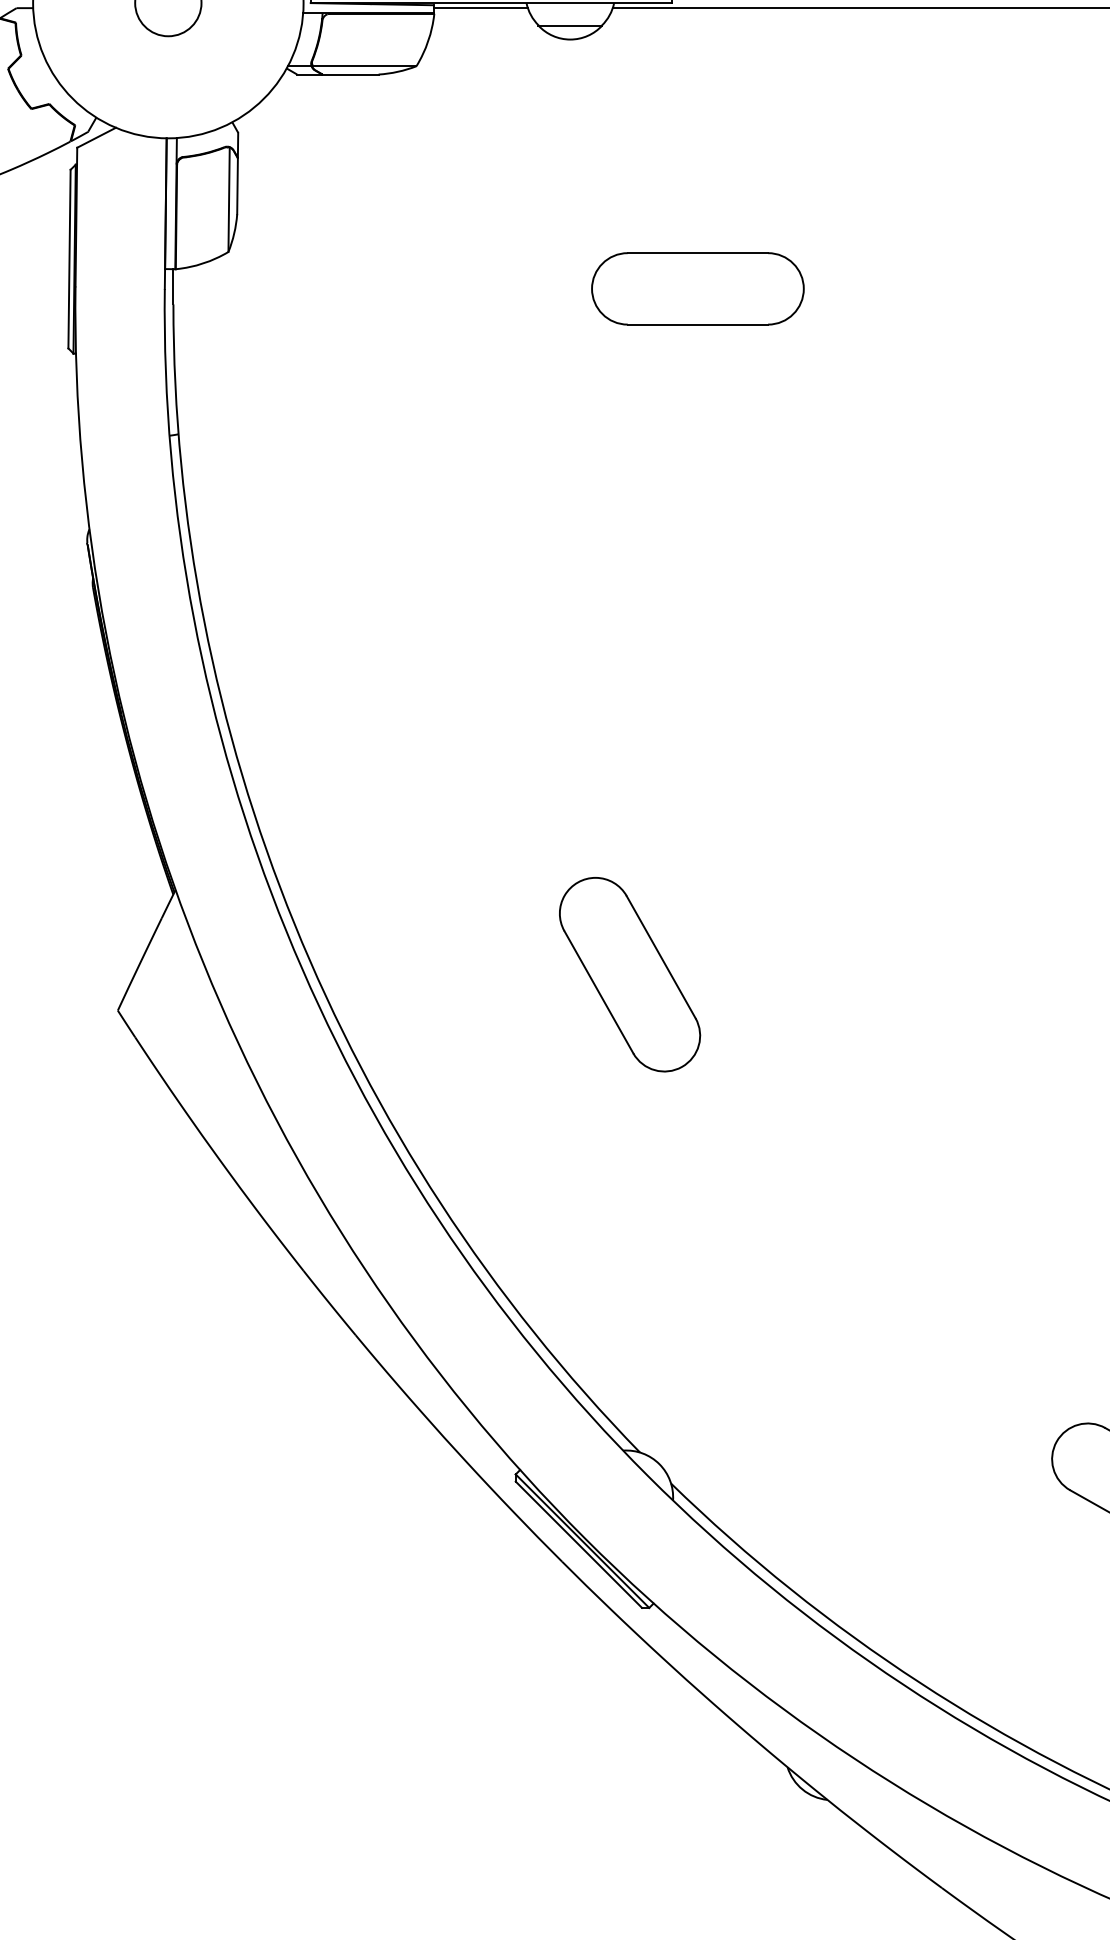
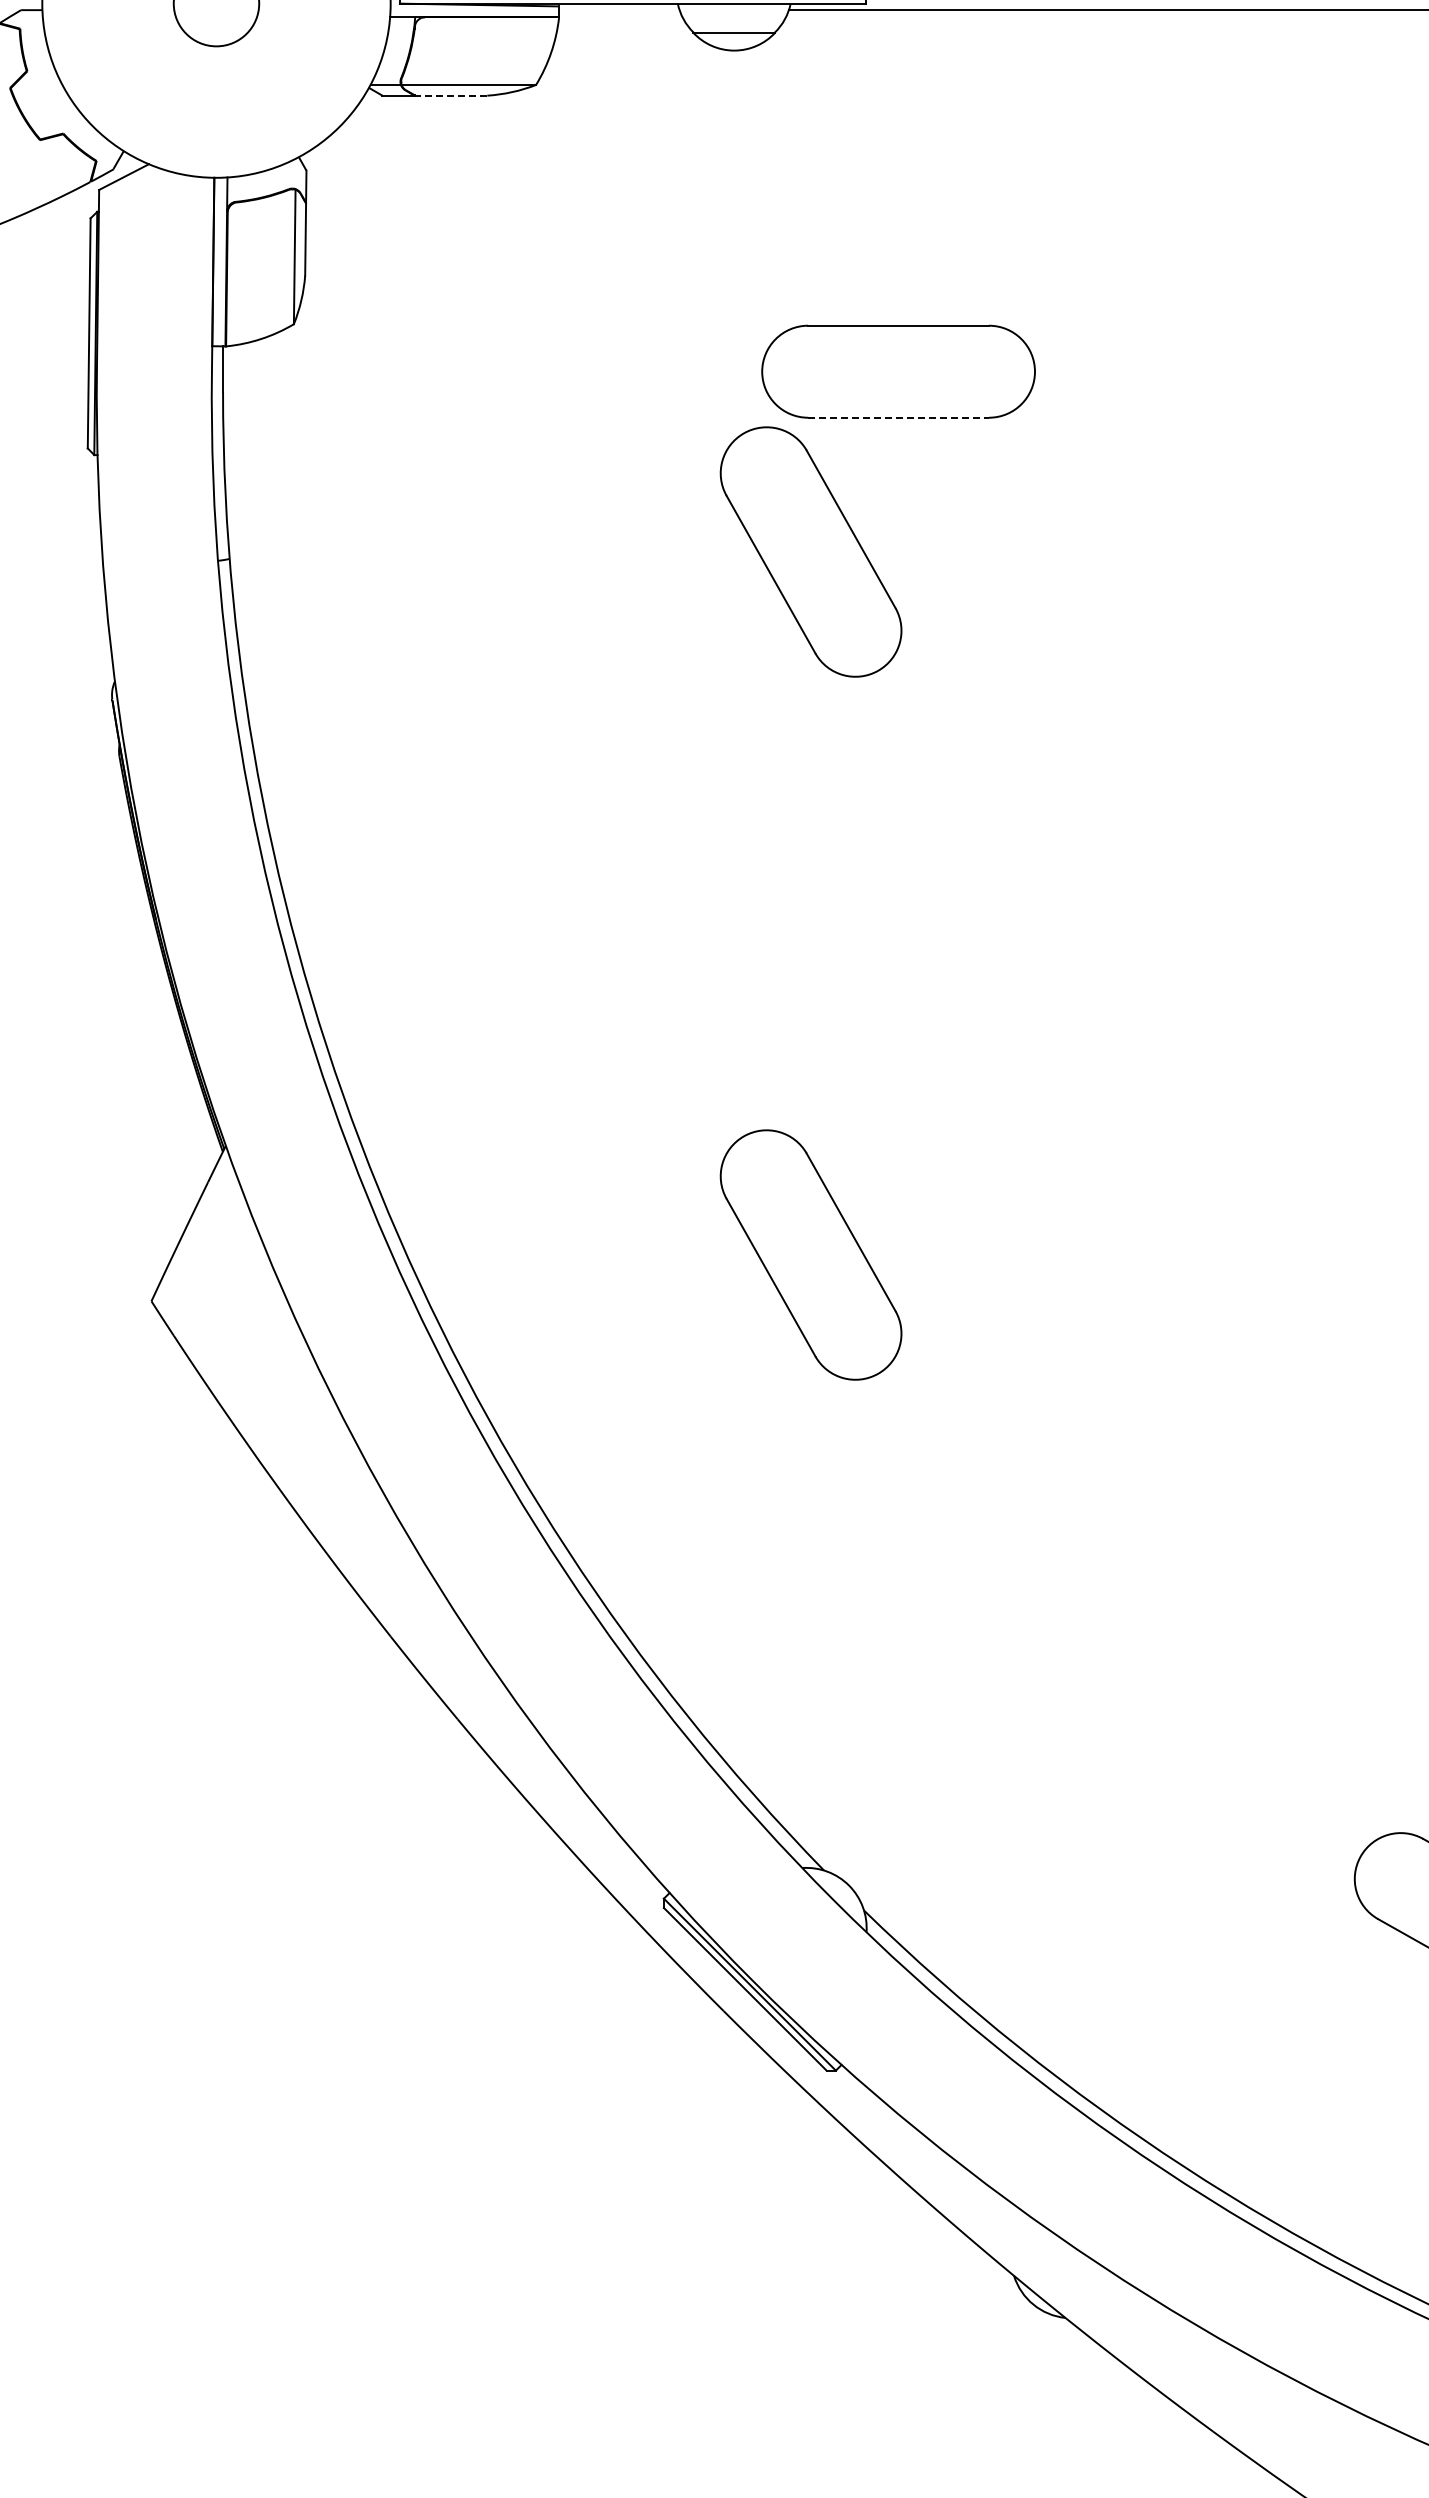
line: (481, 8) -> (619, 10), removed
line: (350, 74) -> (450, 95), solid -> dashed
line: (698, 324) -> (899, 417), solid -> dashed
part: (629, 428) -> (810, 551), added

